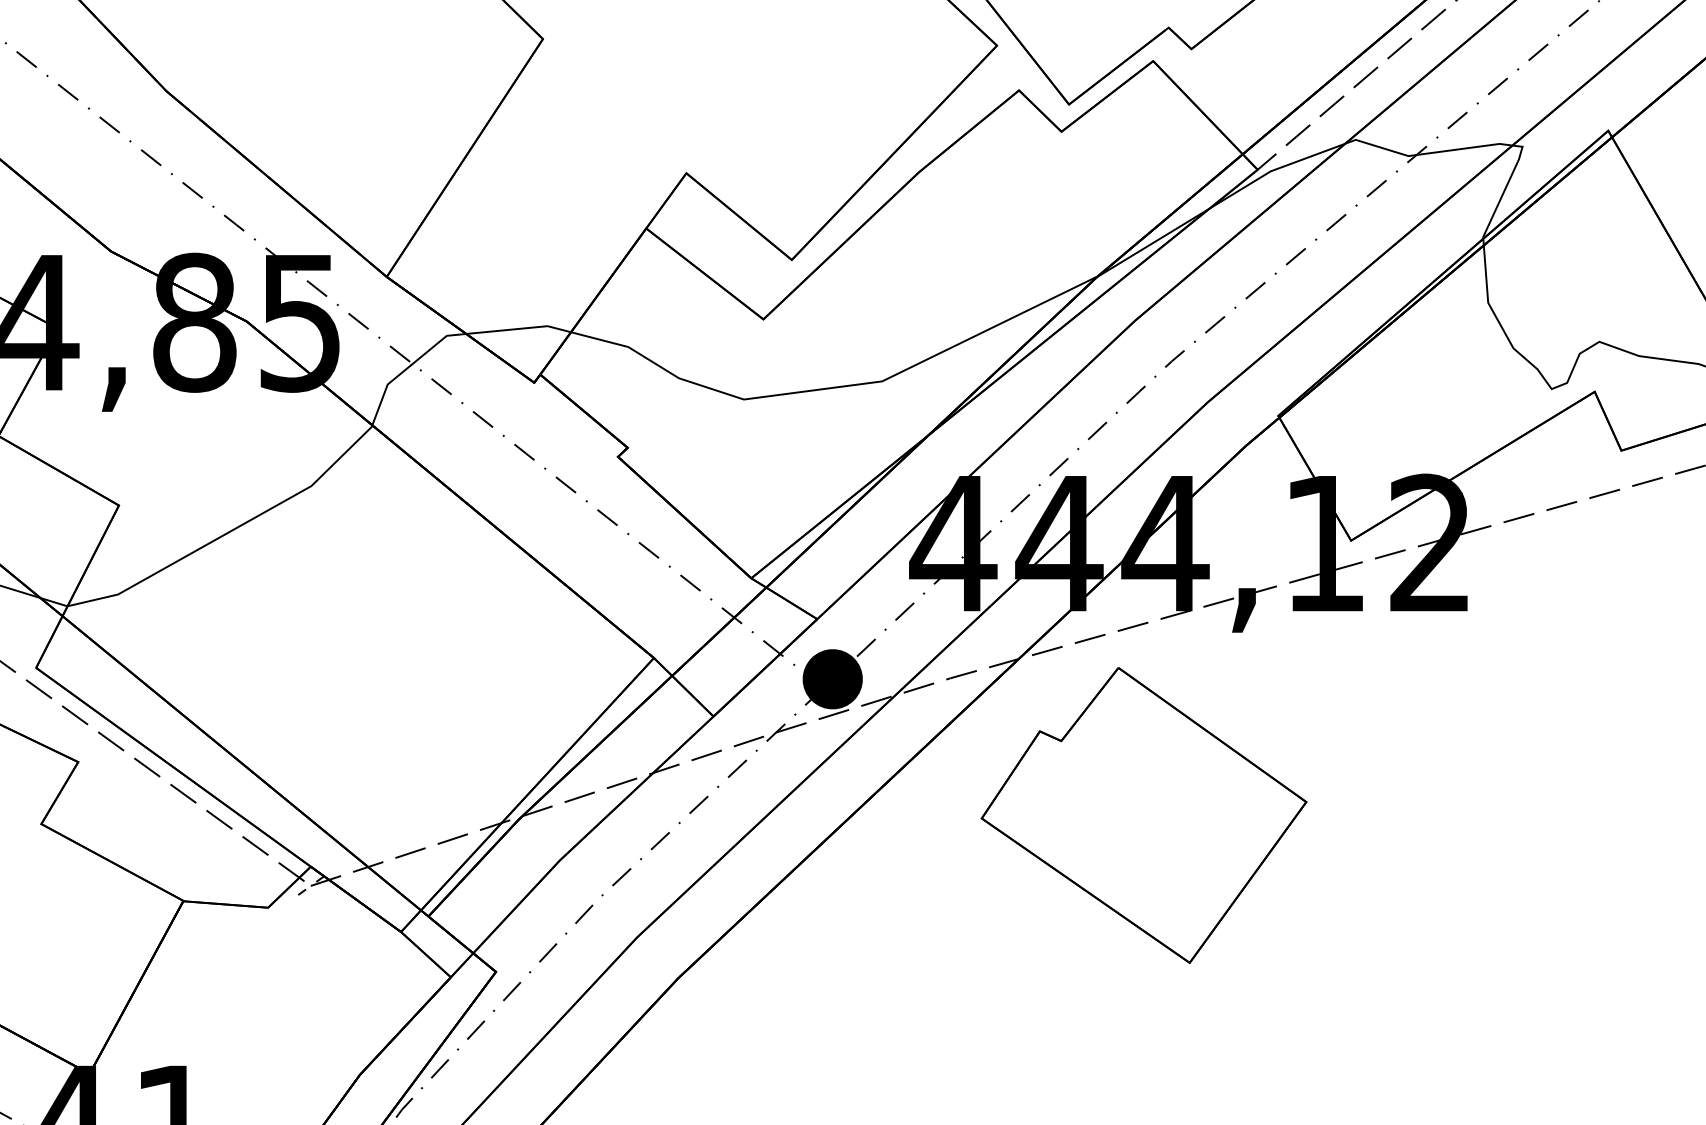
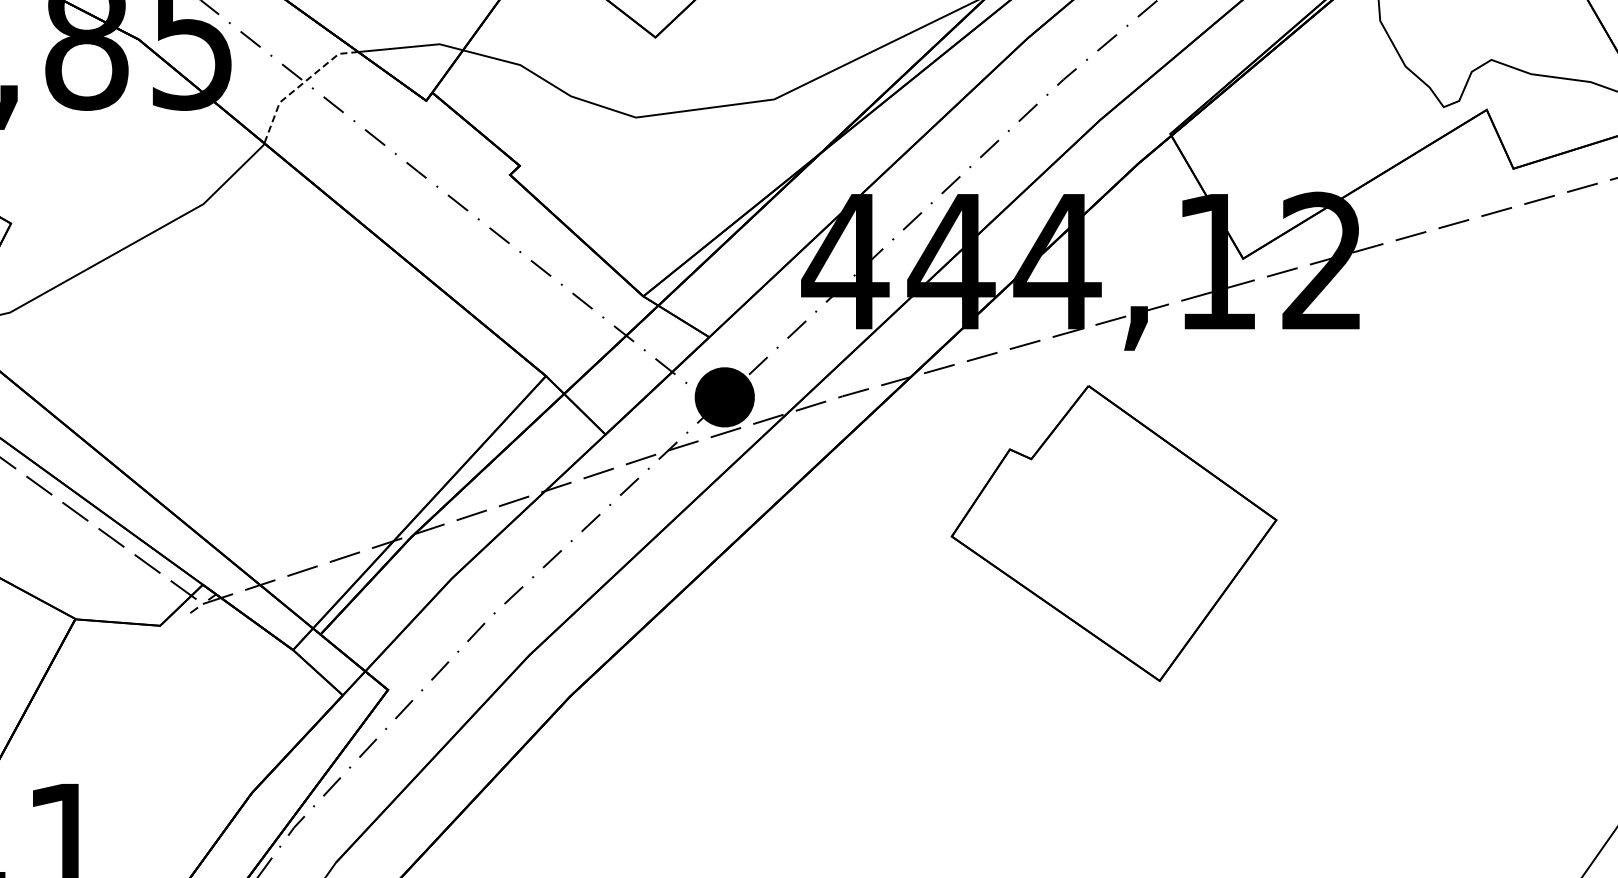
line: (407, 368) -> (299, 86), solid -> dashed
part: (1143, 815) -> (1113, 533), moved

